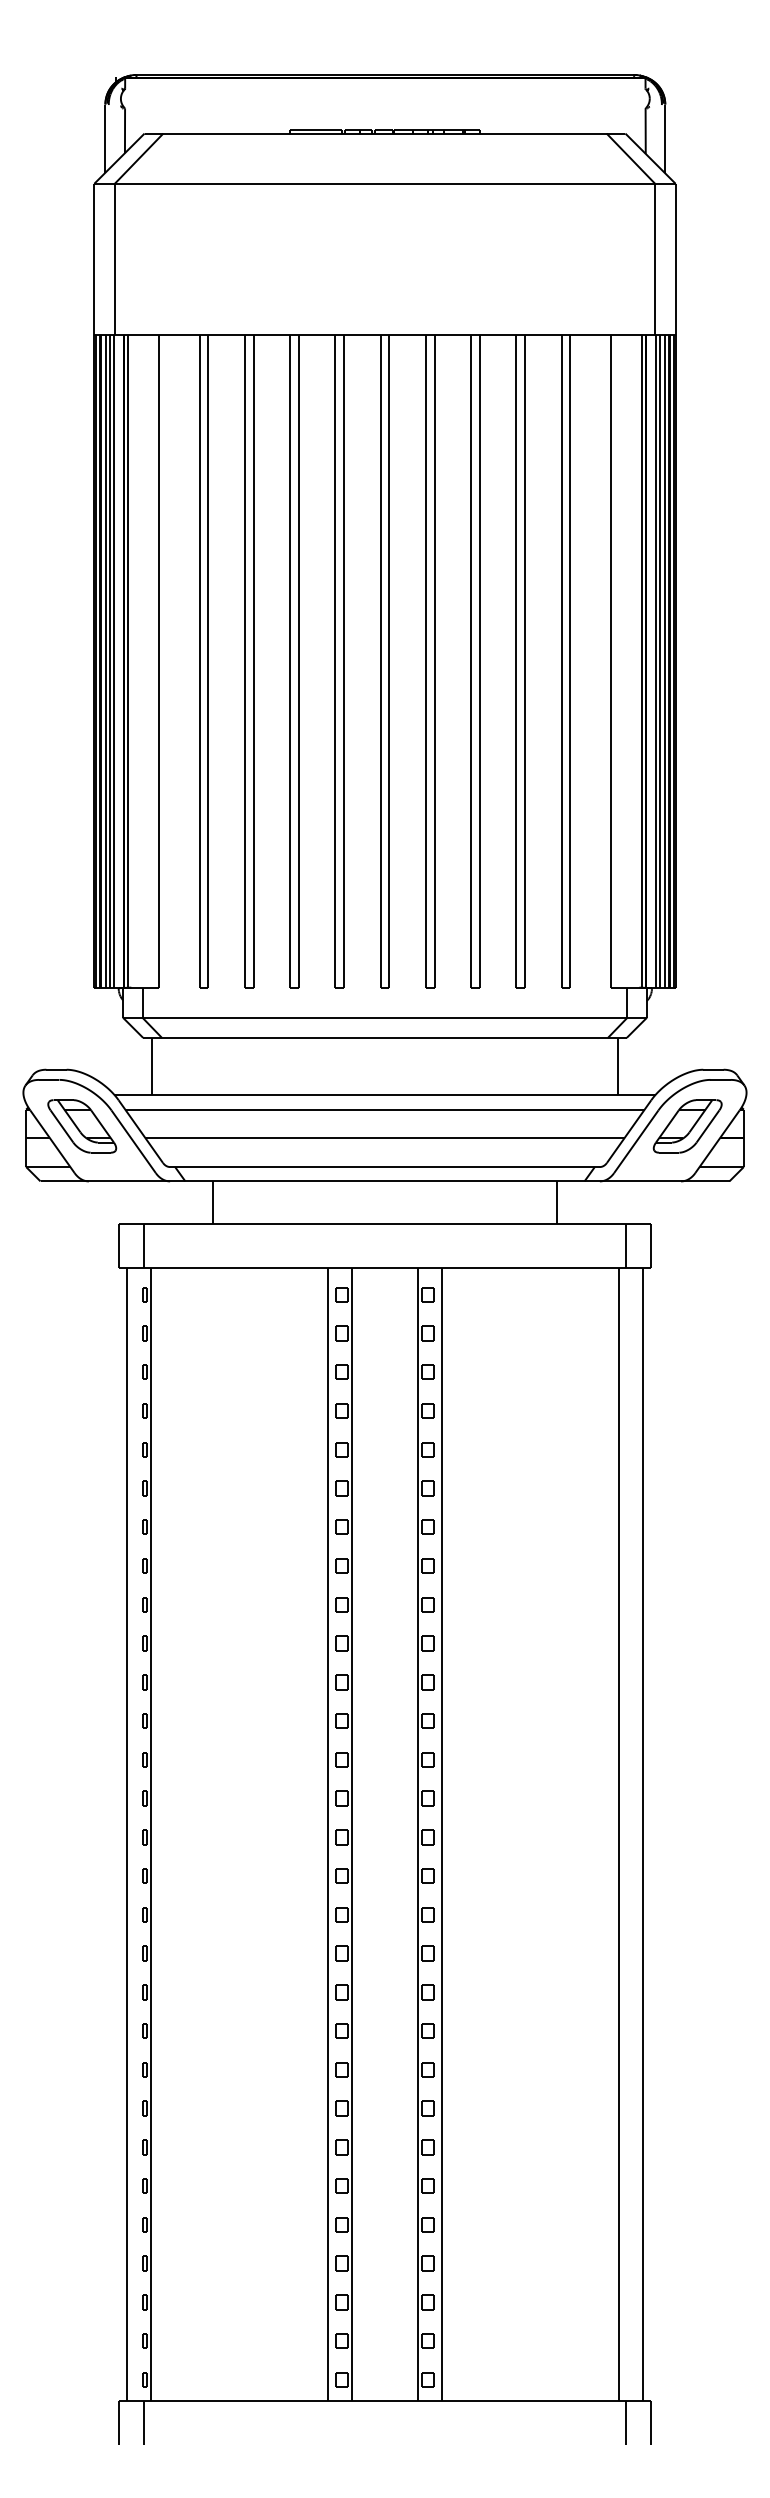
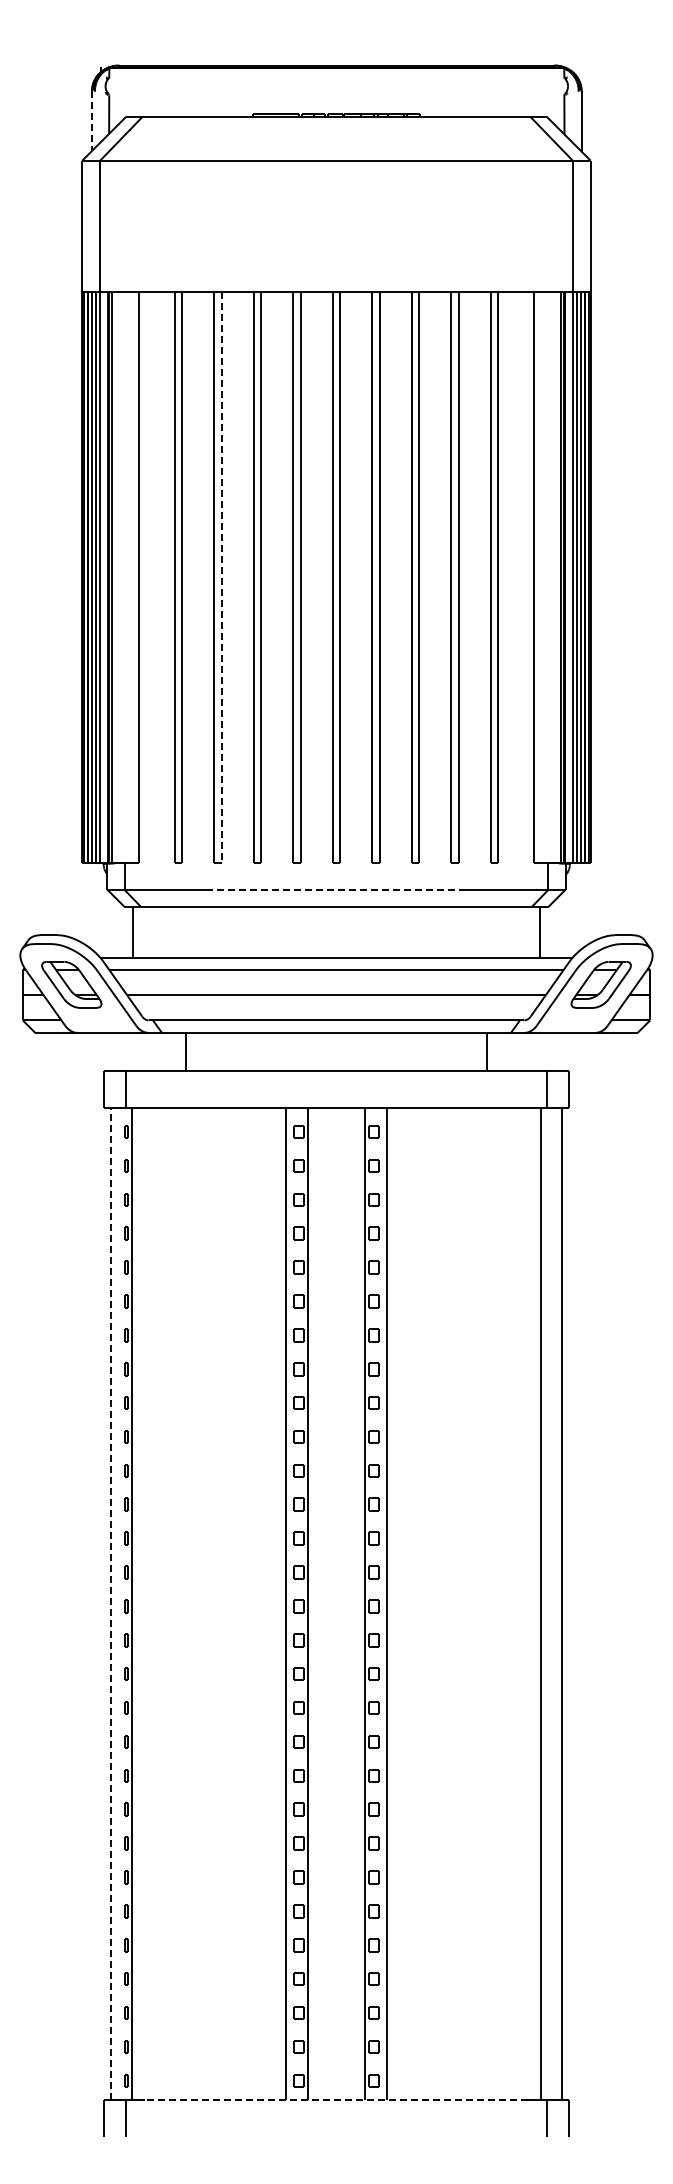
line: (105, 139) -> (92, 121), solid -> dashed
line: (253, 660) -> (221, 577), solid -> dashed
line: (385, 1017) -> (336, 889), solid -> dashed
line: (126, 1834) -> (110, 1603), solid -> dashed
line: (385, 2401) -> (336, 2099), solid -> dashed

